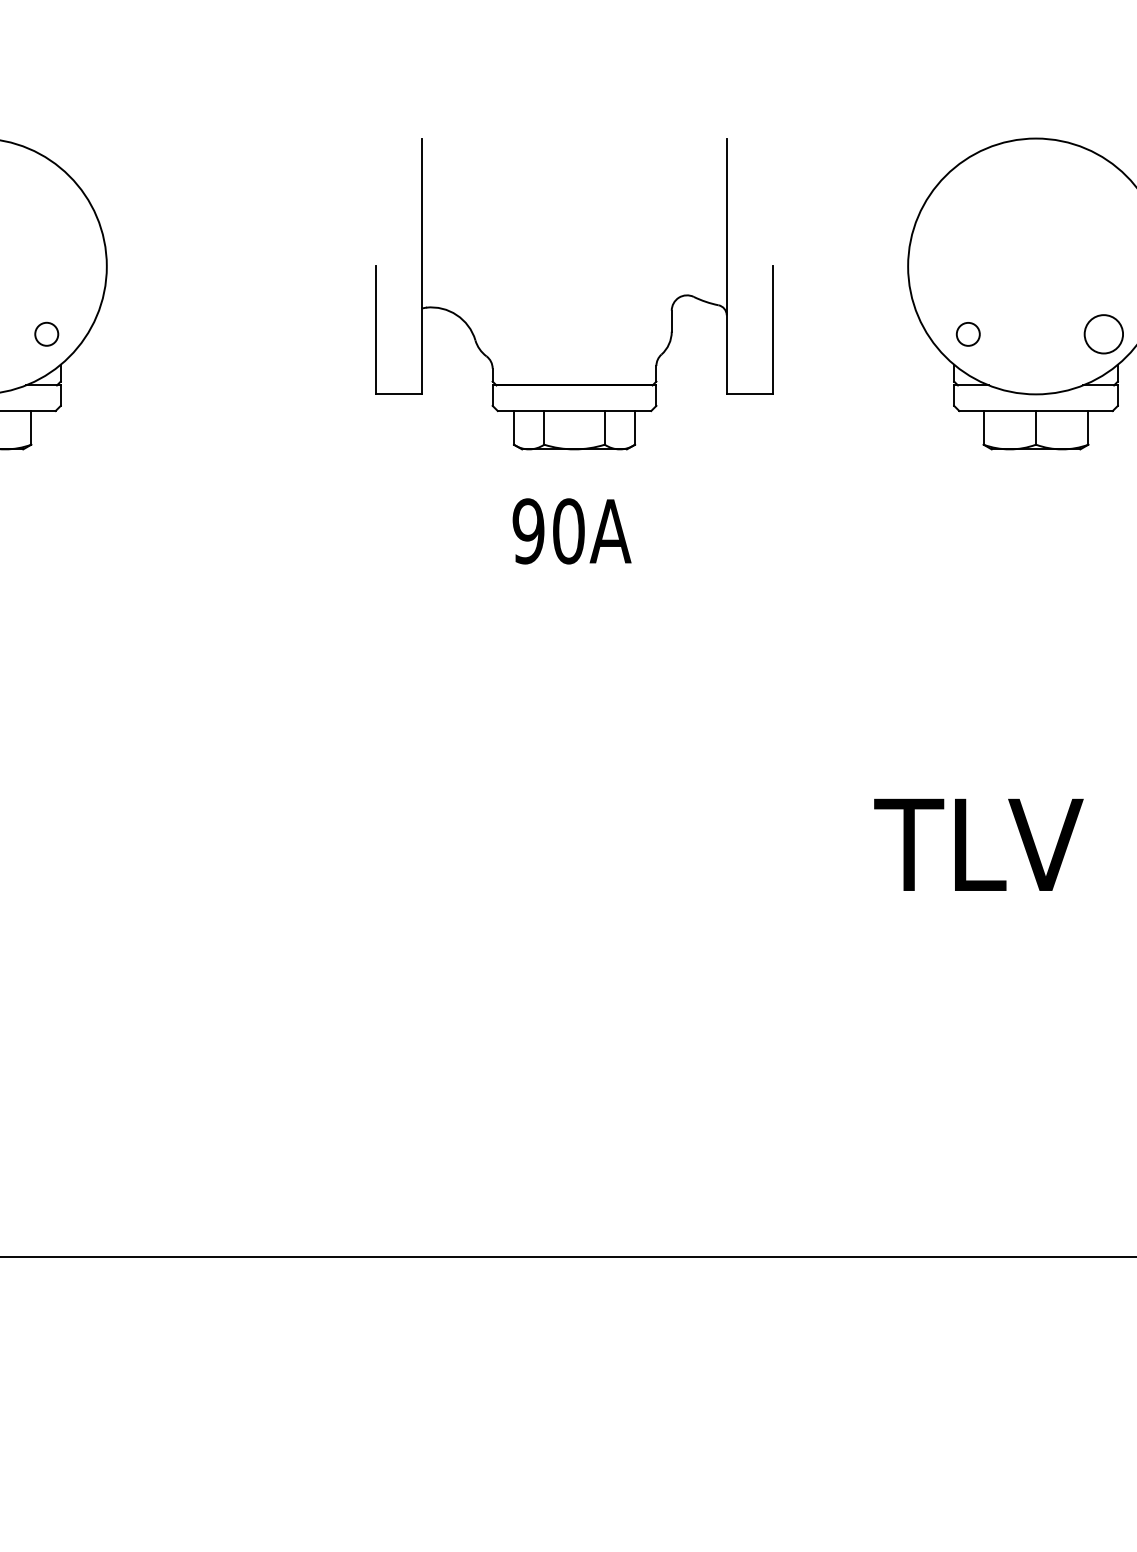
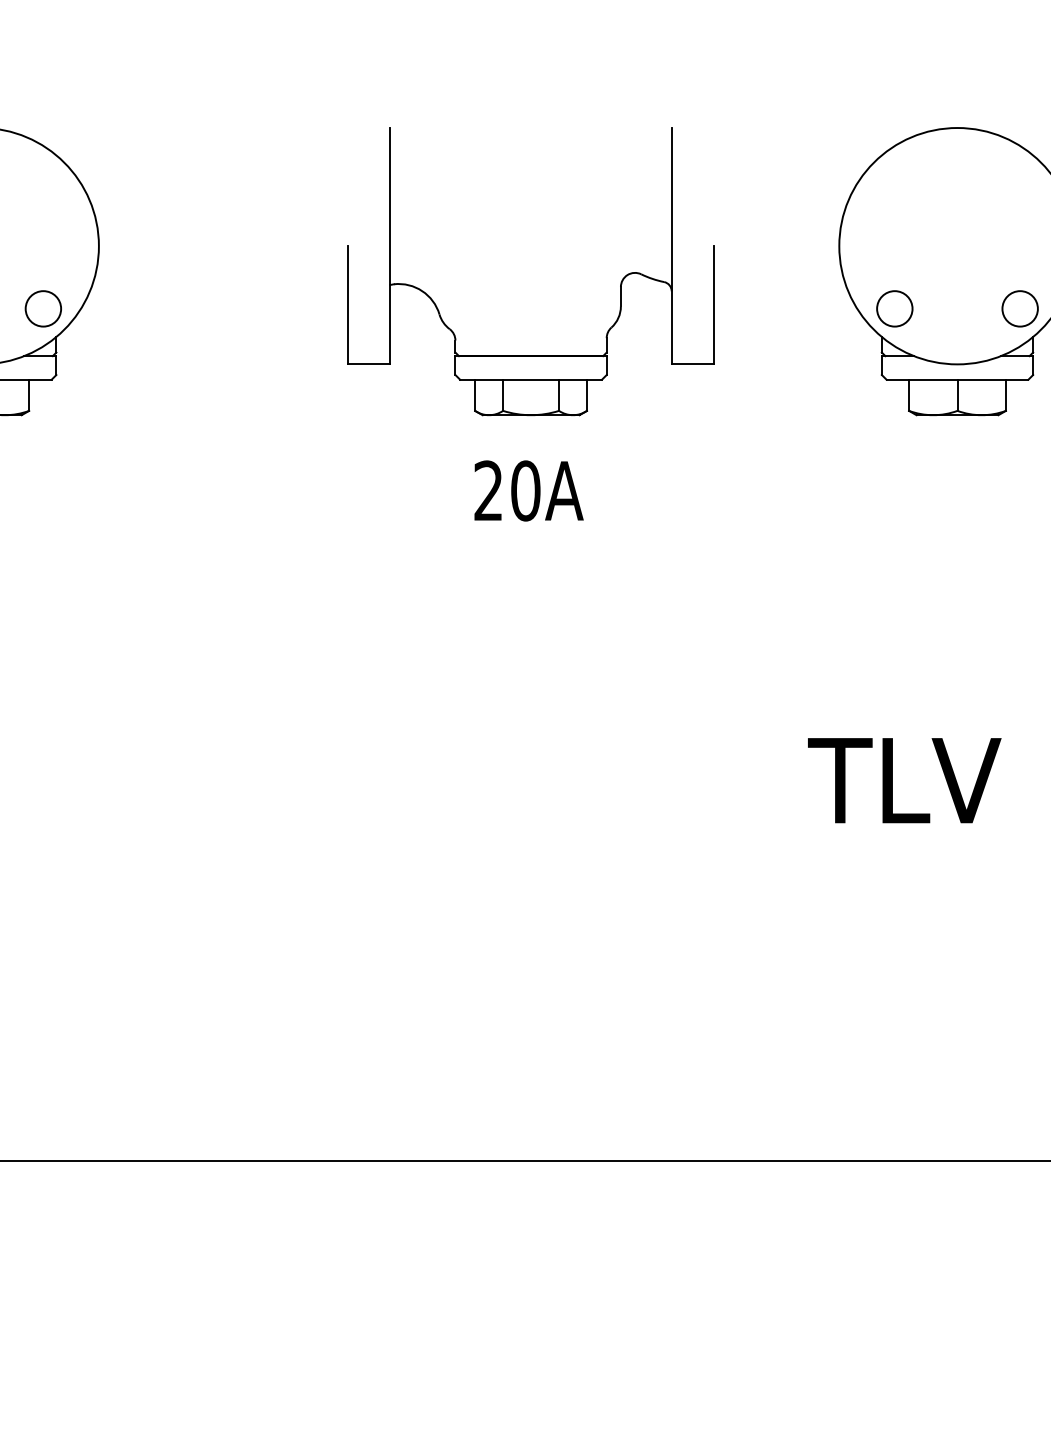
circle: (46, 334) -> (43, 309), size x1.67
circle: (968, 334) -> (895, 309), size x1.67
text: (528, 531) -> (488, 491), 90A -> 20A

